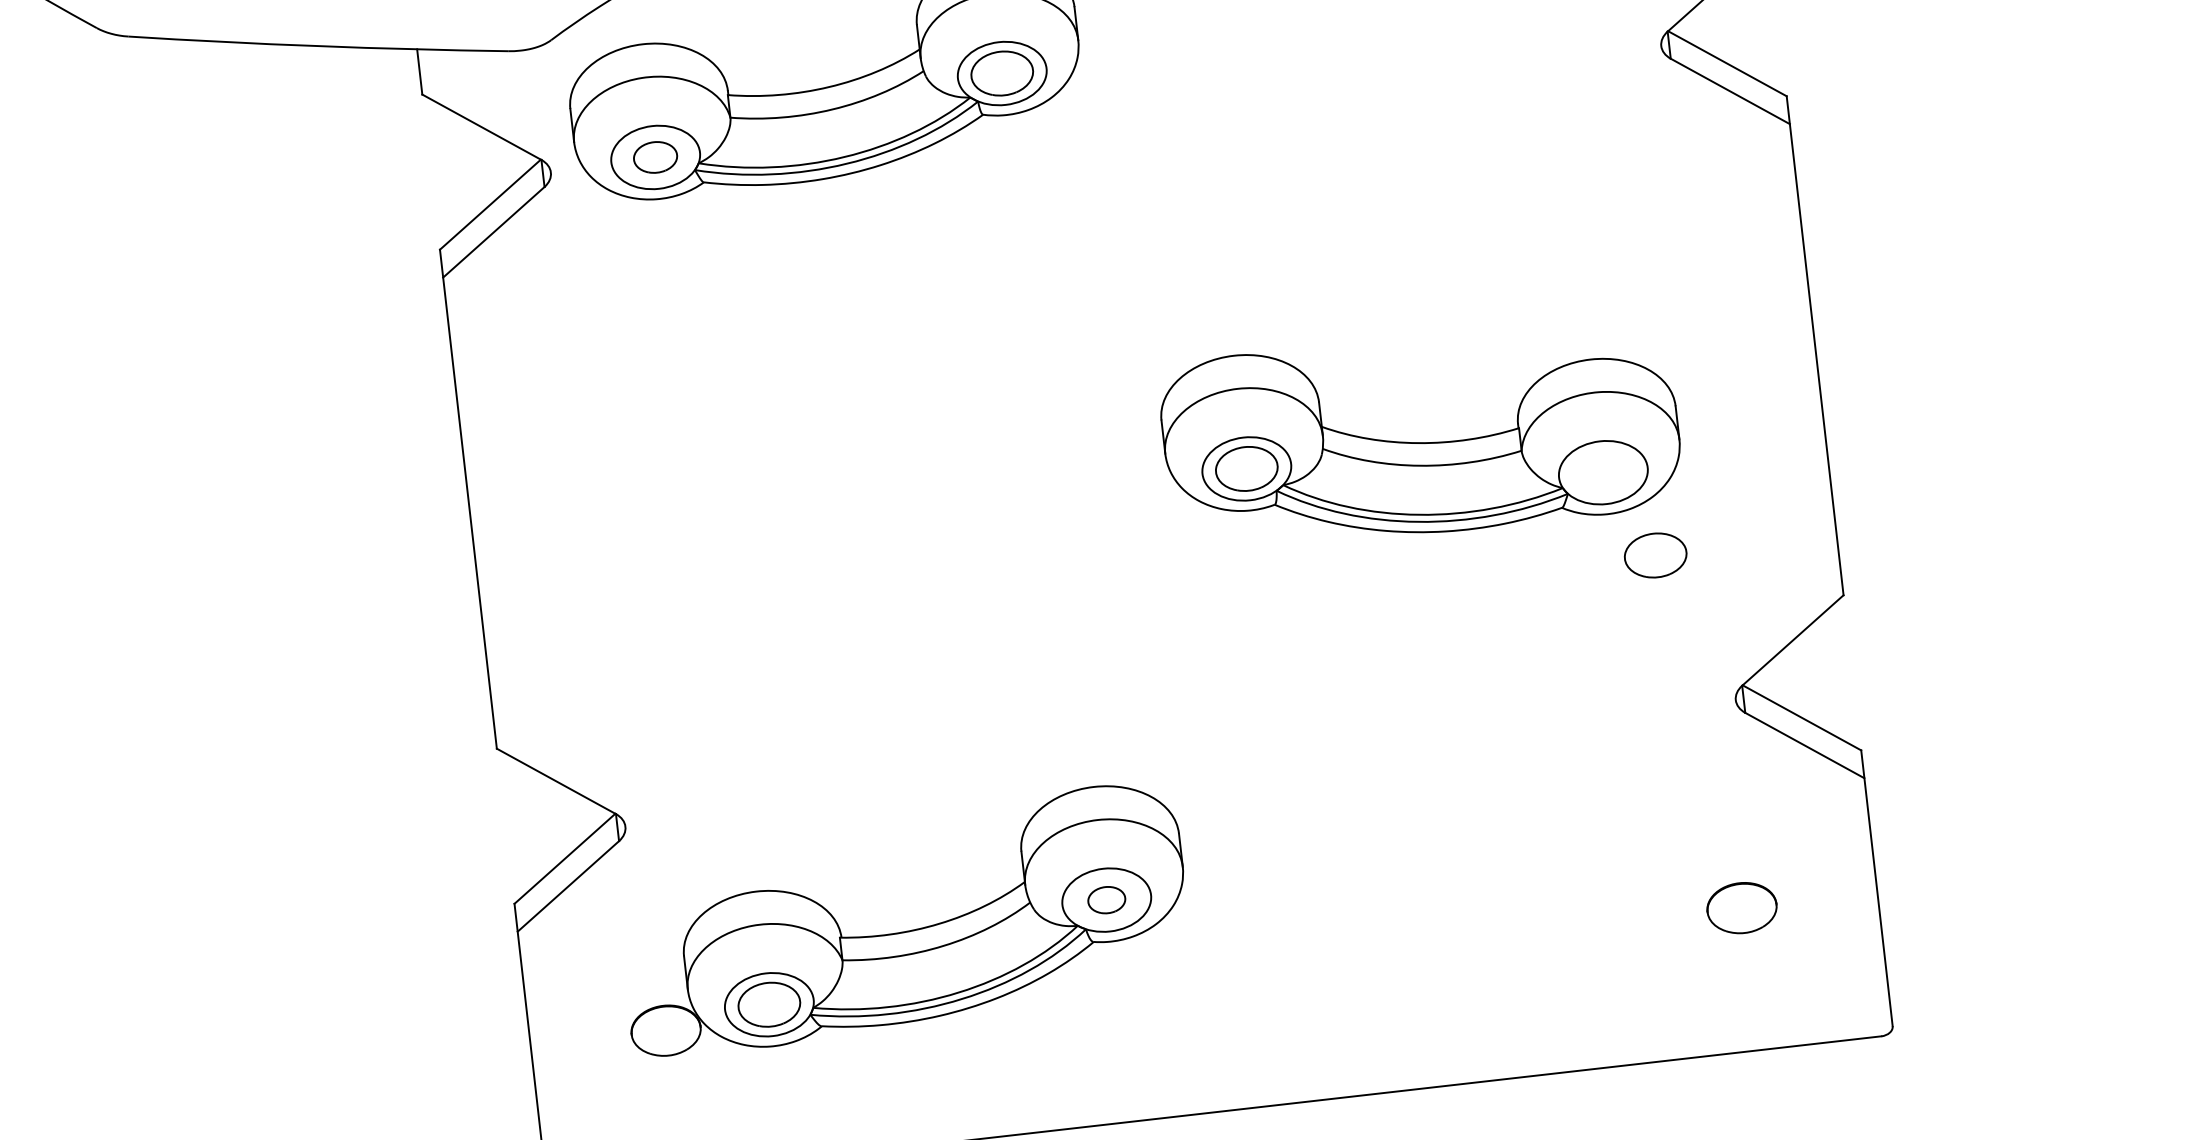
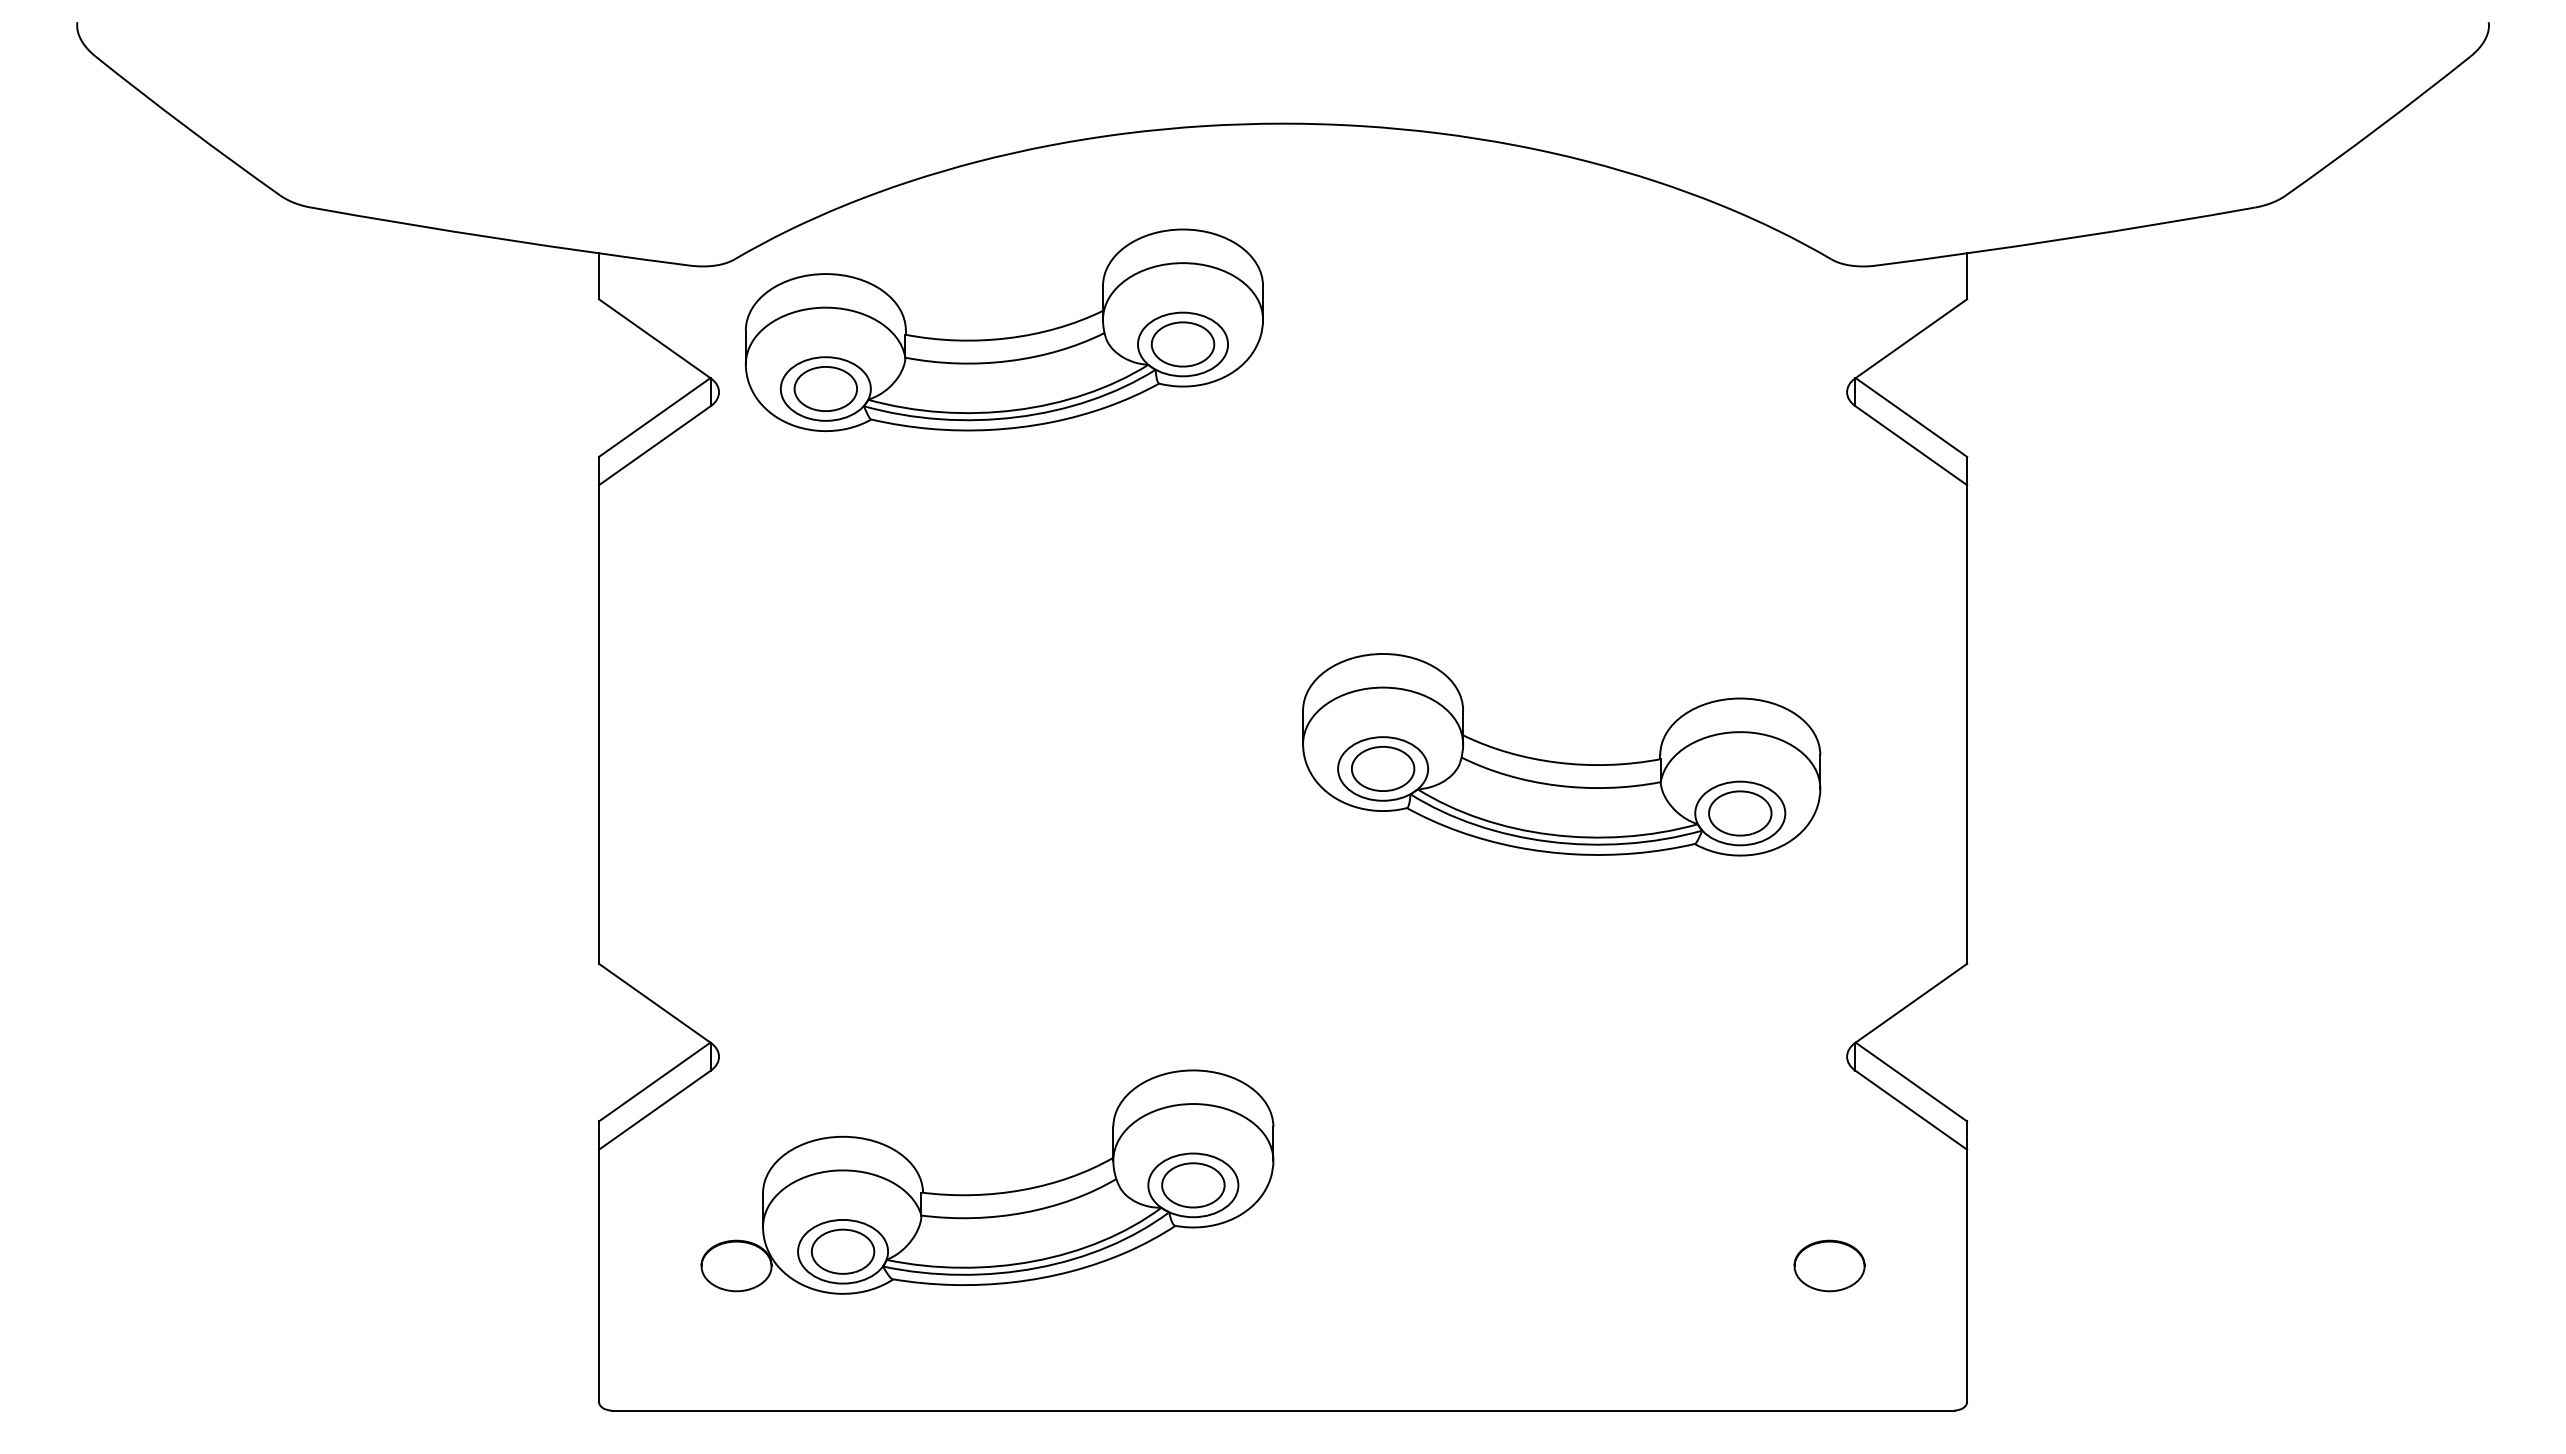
part: (655, 156) -> (825, 388), size x1.43
part: (1655, 555) -> (1740, 813), moved
part: (1106, 900) -> (1193, 1185), size x1.67

